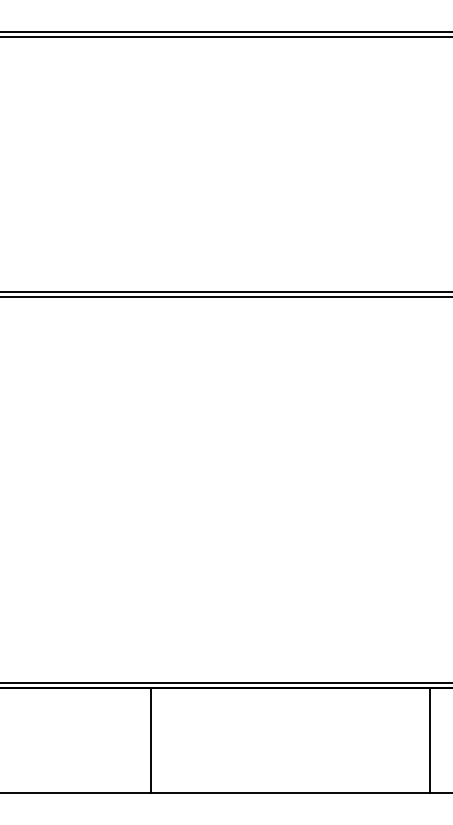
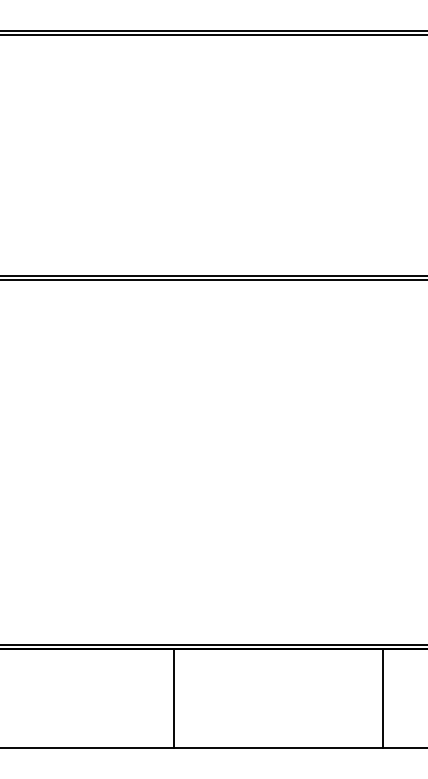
line: (150, 739) -> (173, 698), moved
line: (430, 739) -> (382, 698), moved

